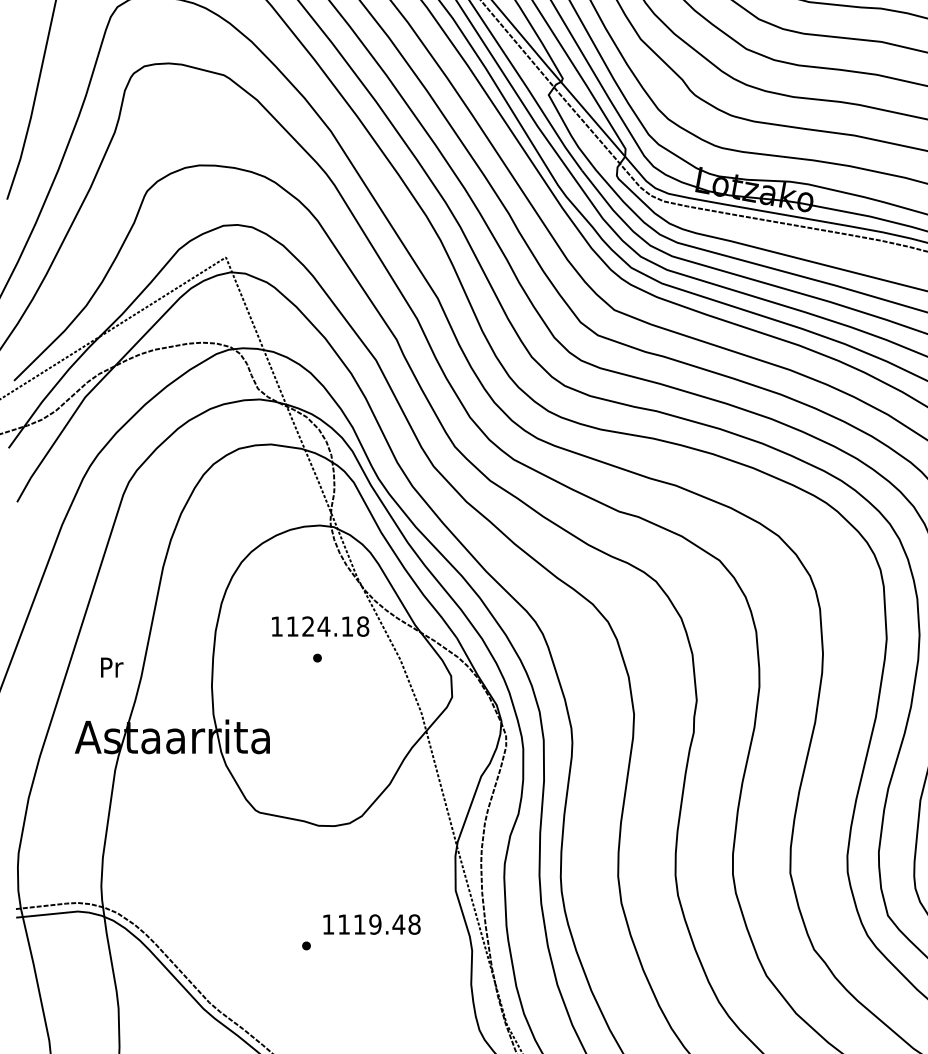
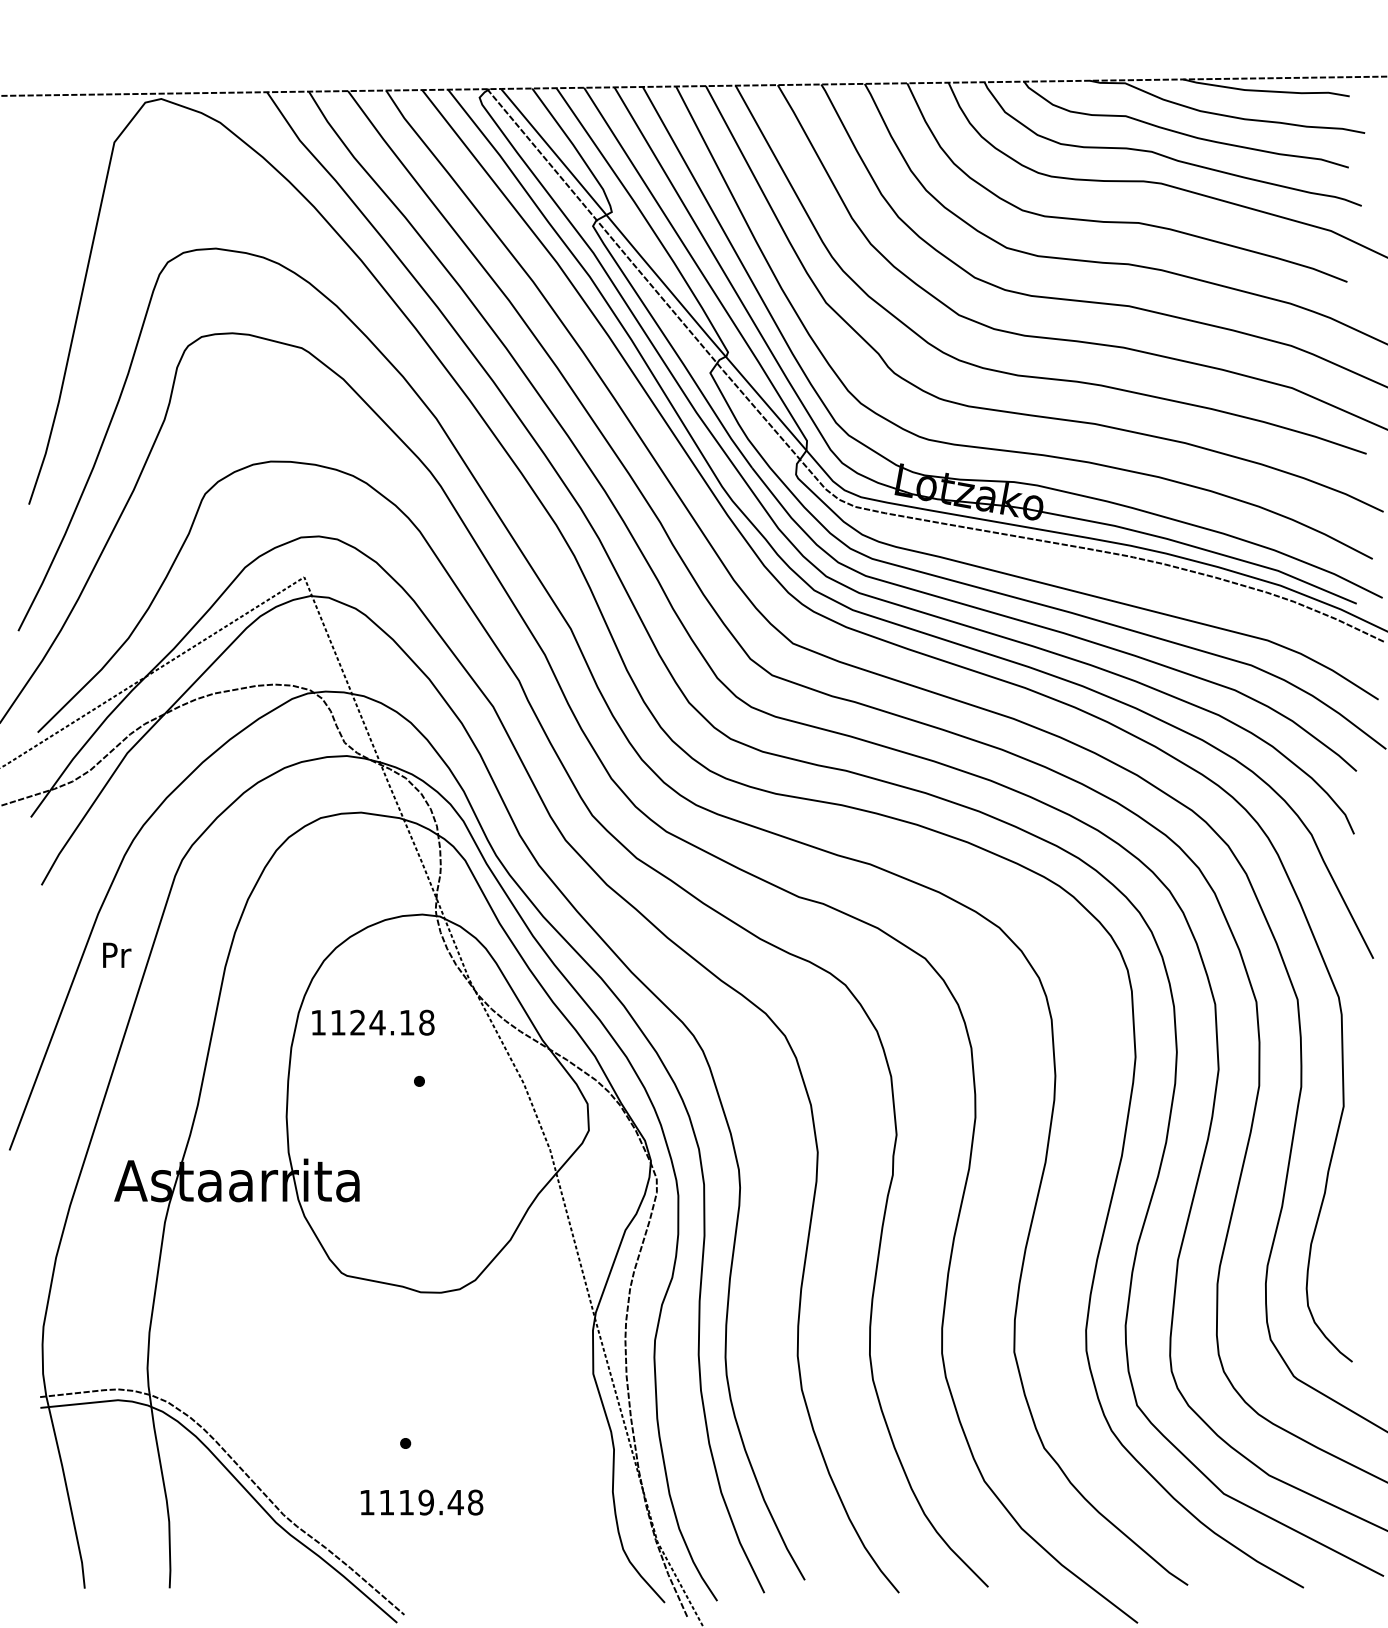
text: (320, 626) -> (373, 1022), moved
text: (112, 666) -> (117, 954), moved
text: (371, 924) -> (421, 1502), moved

